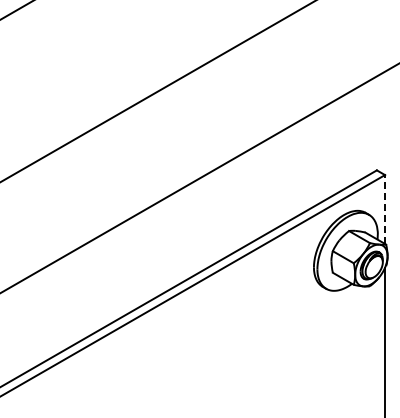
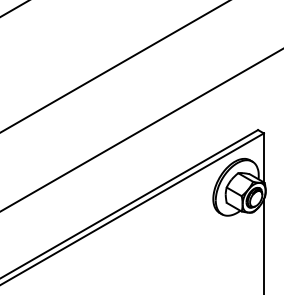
line: (385, 208) -> (264, 157), dashed -> solid

